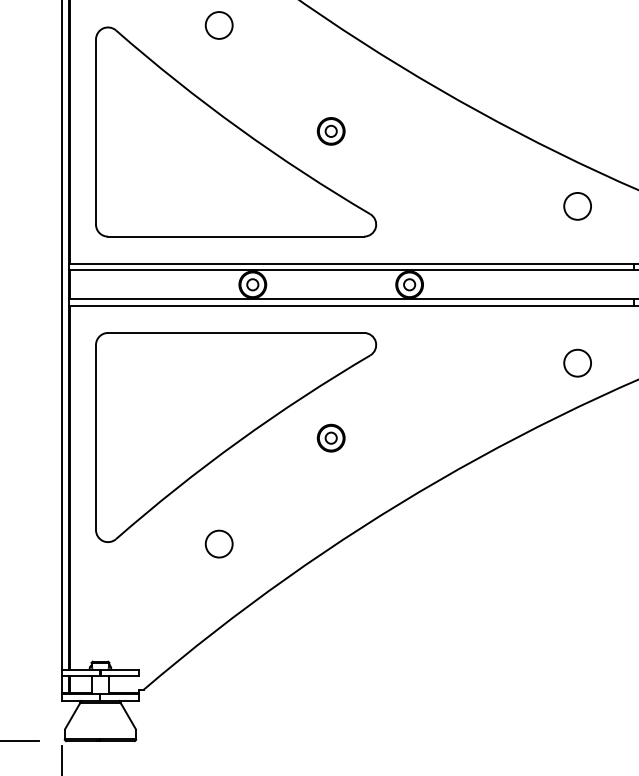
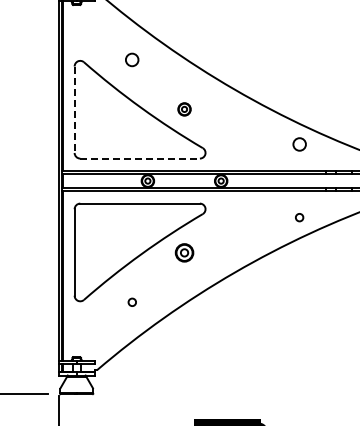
line: (95, 133) -> (74, 110), solid -> dashed
line: (236, 236) -> (140, 158), solid -> dashed
circle: (577, 362) -> (299, 217), size x0.6
part: (331, 437) -> (184, 252), size x1.4
circle: (219, 544) -> (132, 302), size x0.6

